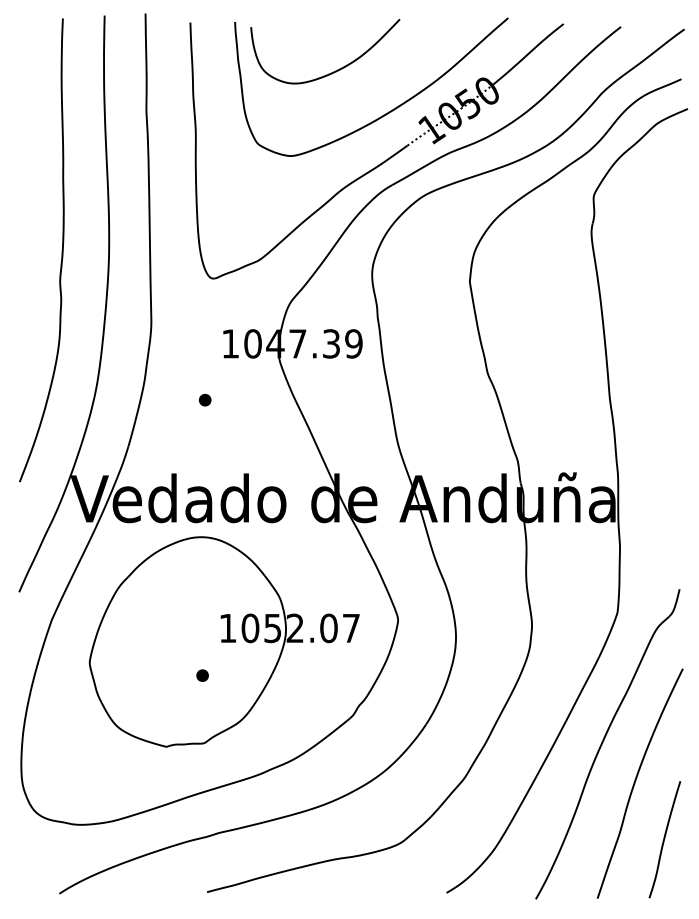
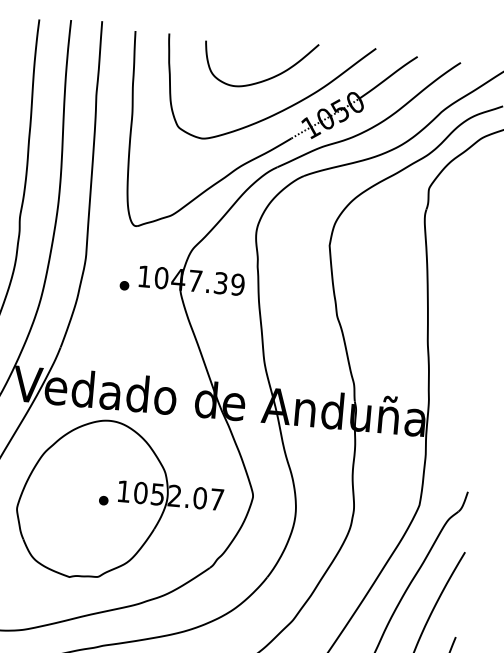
curve: (335, 70) -> (267, 79), moved
part: (205, 400) -> (124, 286), moved
part: (202, 675) -> (103, 500), moved

